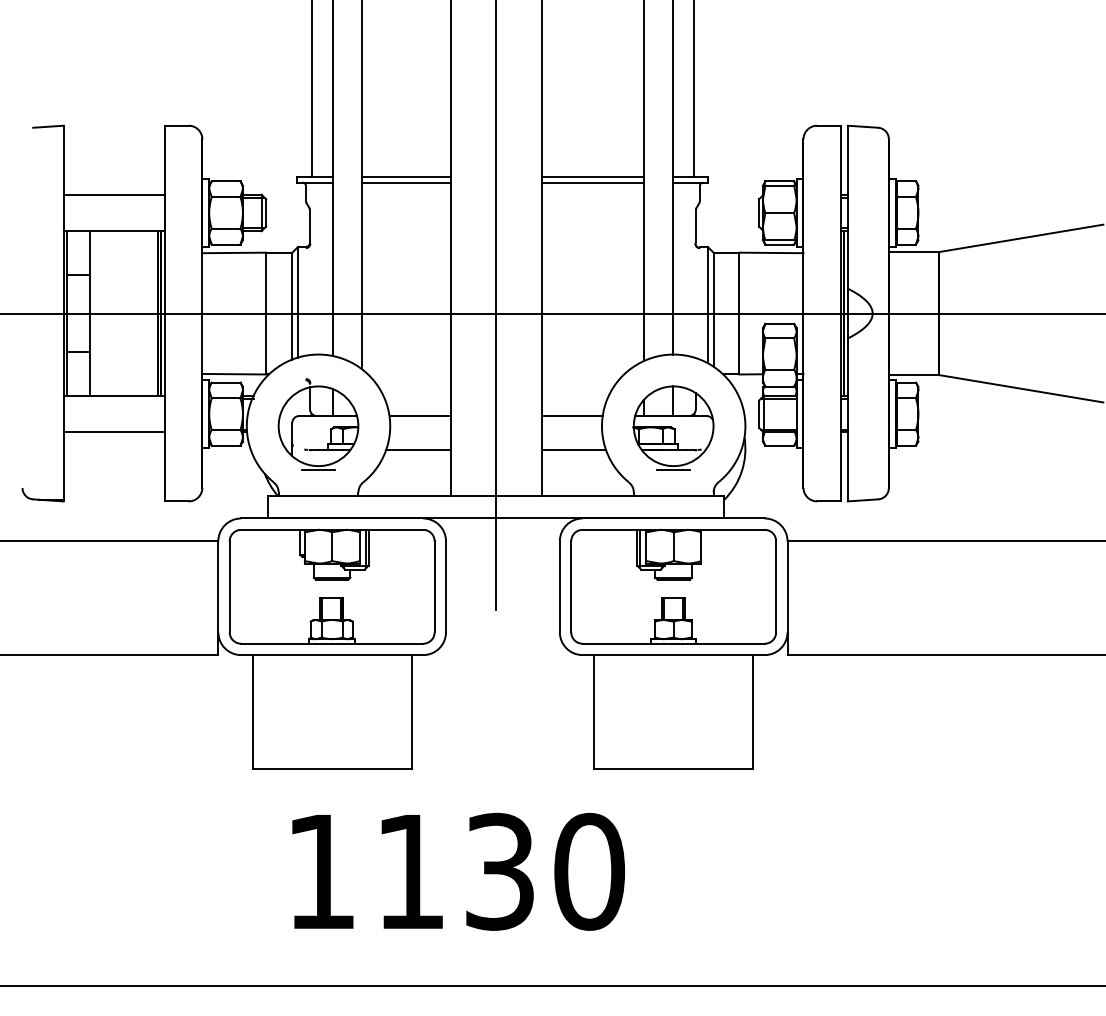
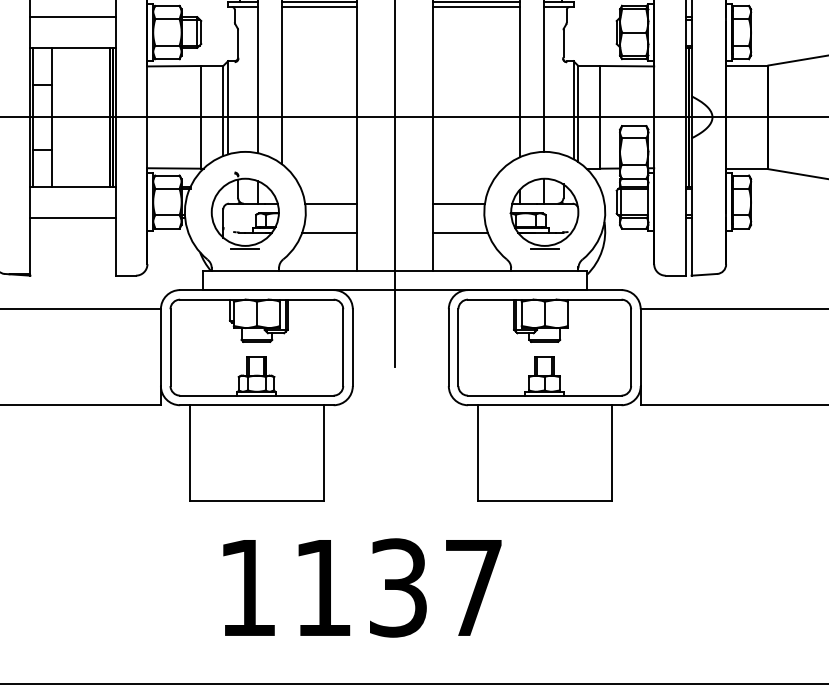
text: (589, 871) -> (473, 587), 1130 -> 1137

